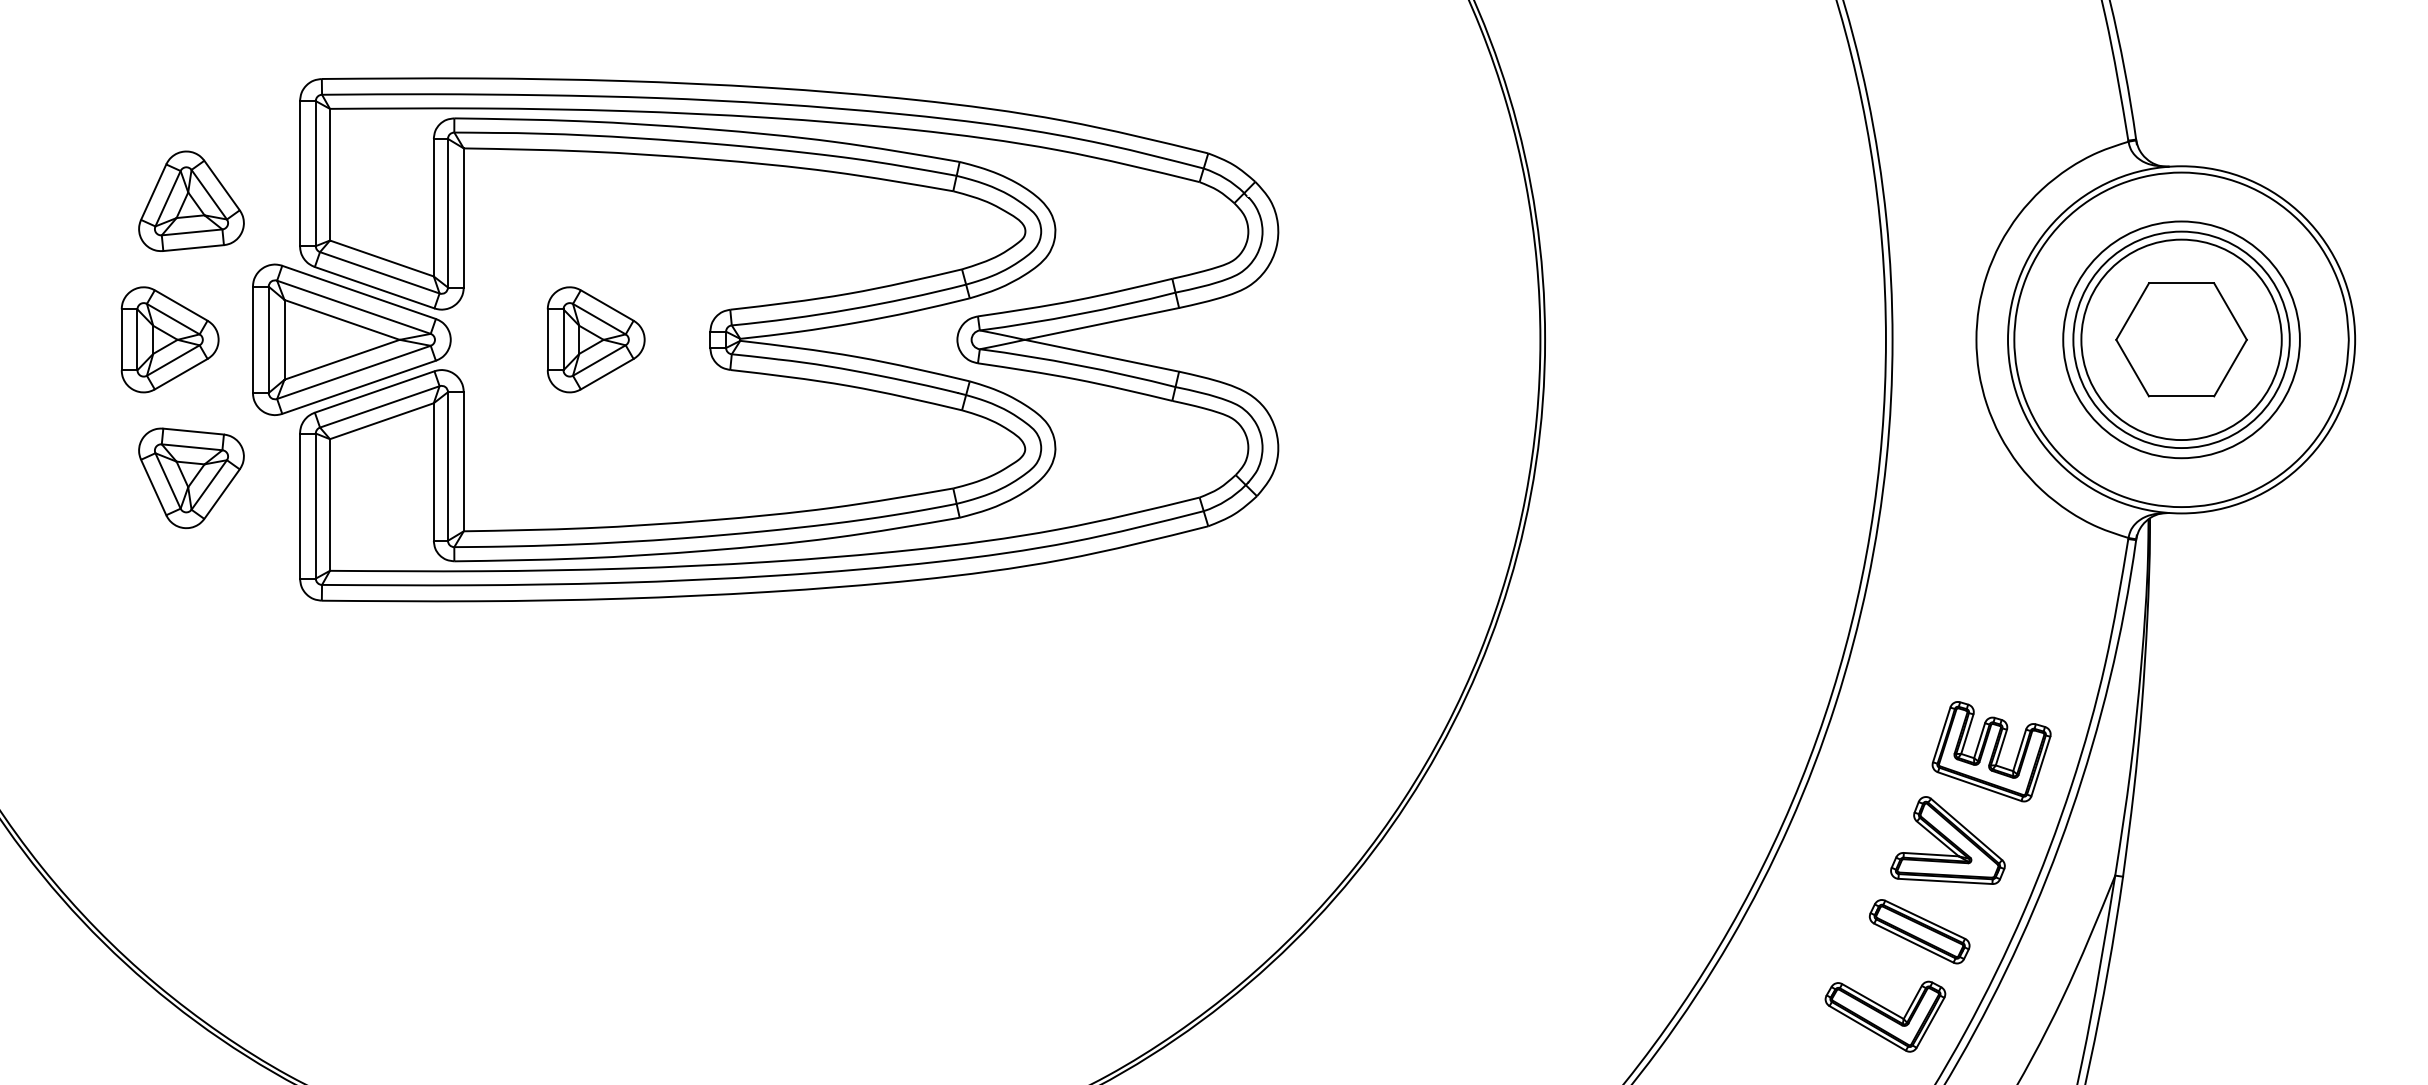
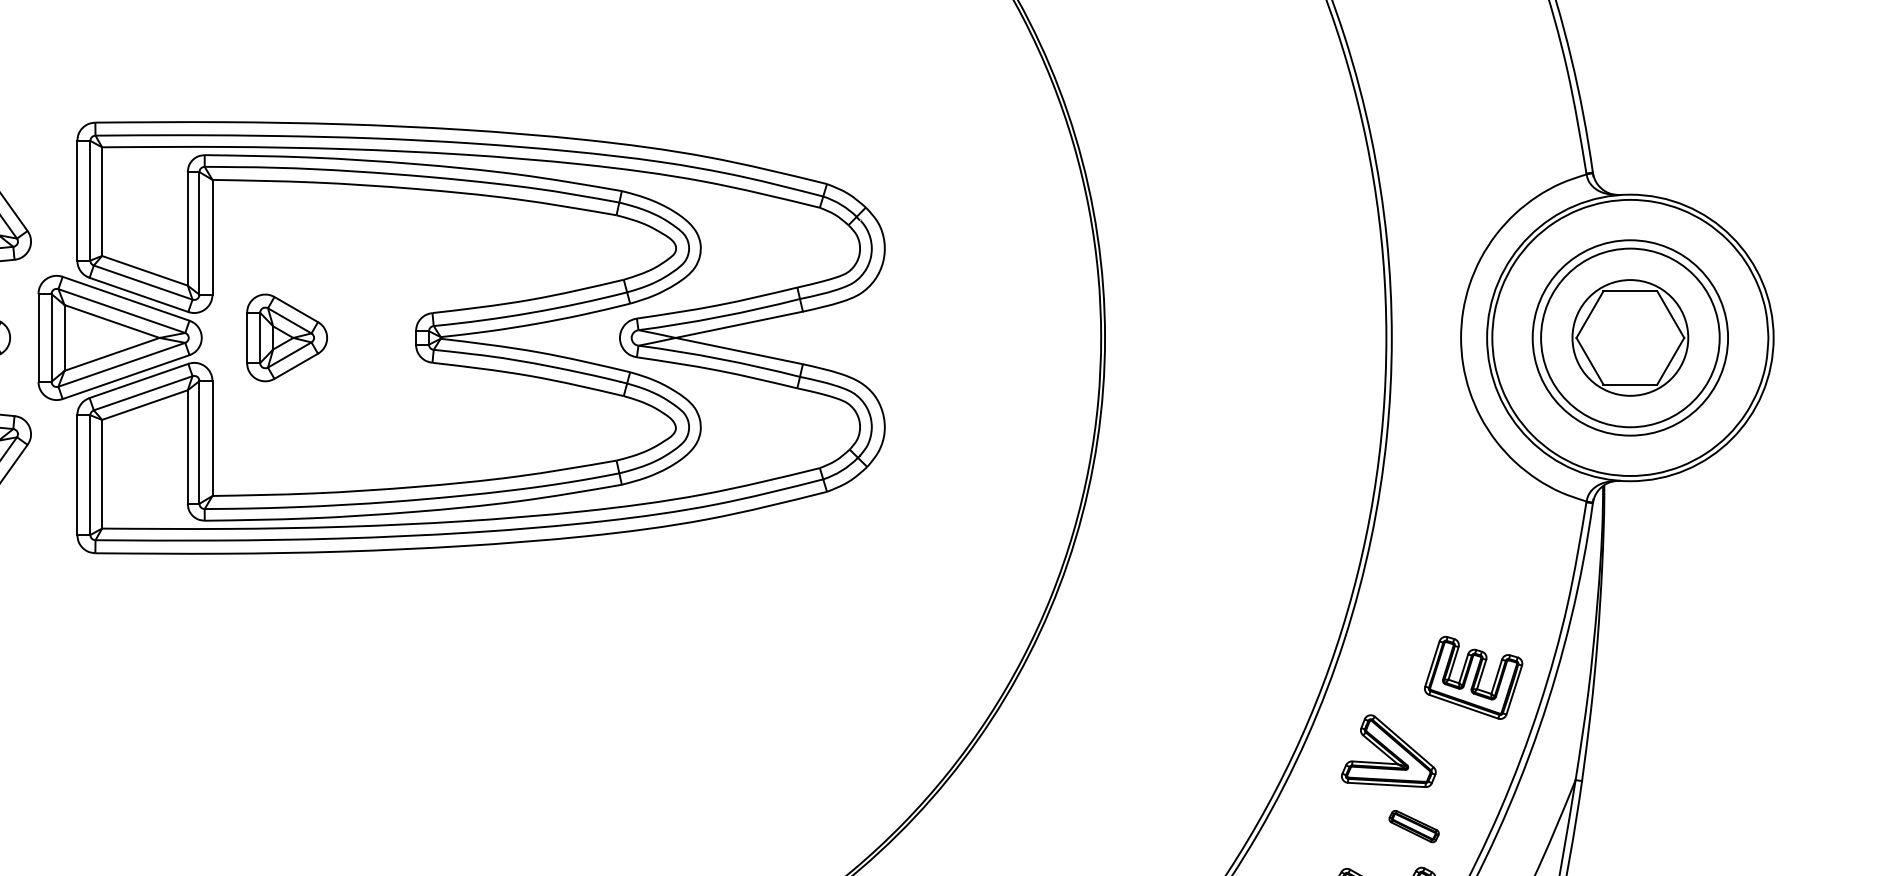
part: (595, 339) -> (286, 337), moved
circle: (2181, 339) -> (1630, 337), size x0.7
part: (1947, 840) -> (1388, 751), moved
part: (1919, 931) -> (1414, 826), size x0.6

